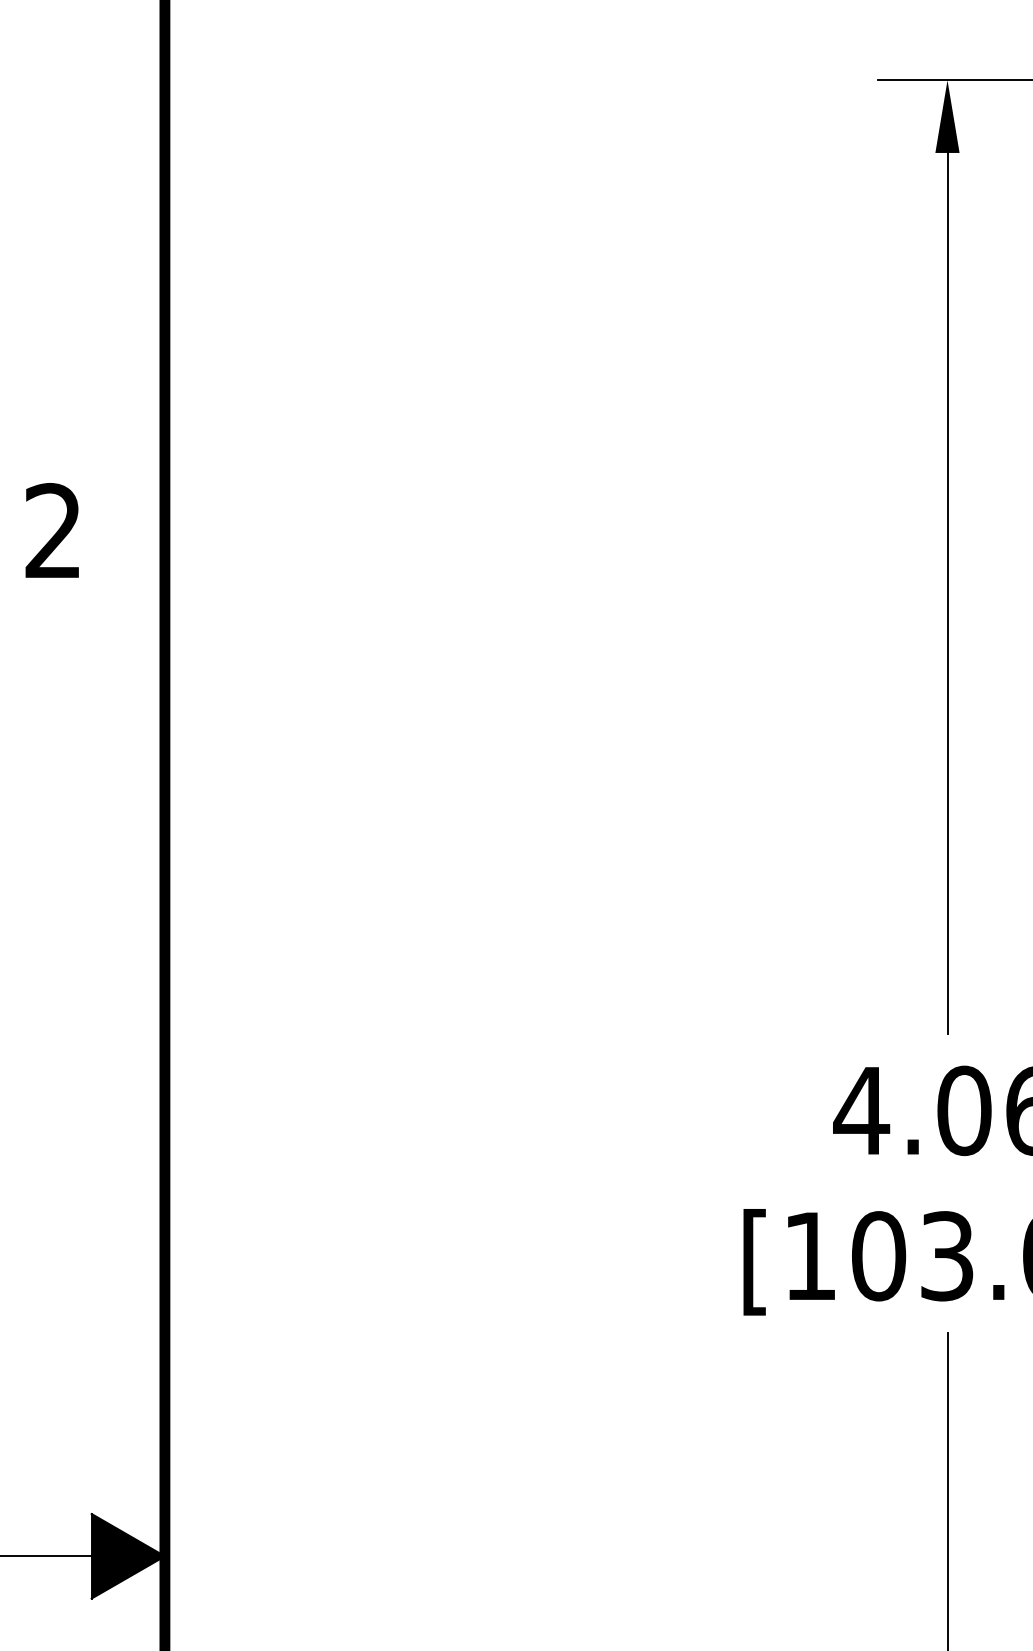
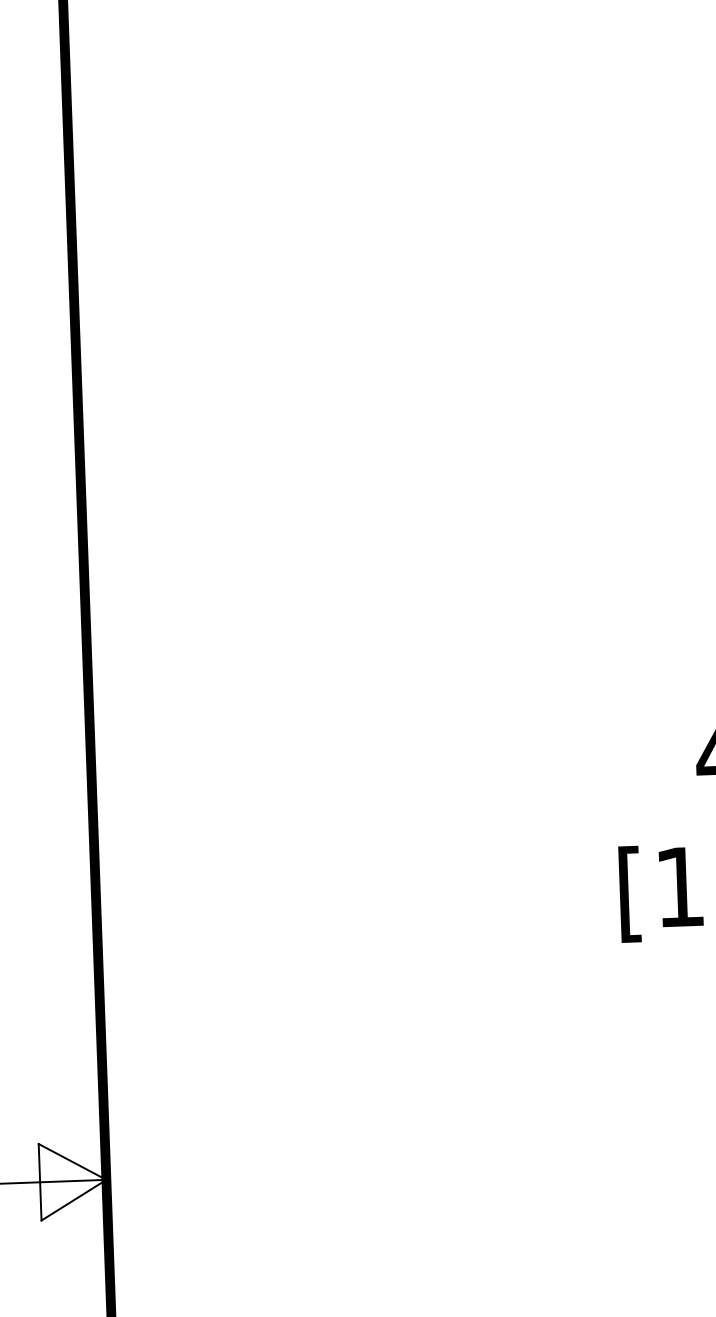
fill: (127, 1555) -> (72, 1180), removed

